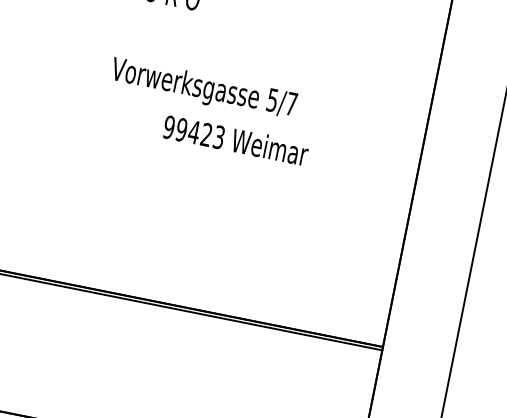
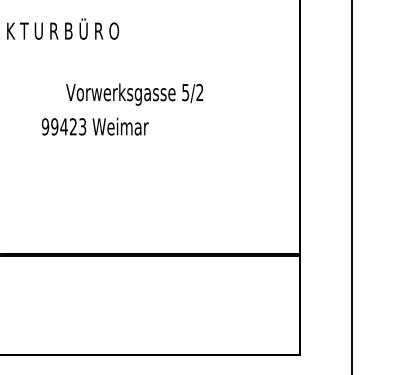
text: (291, 102) -> (199, 91), 5/7 -> 5/2
text: (235, 140) -> (94, 126), moved

